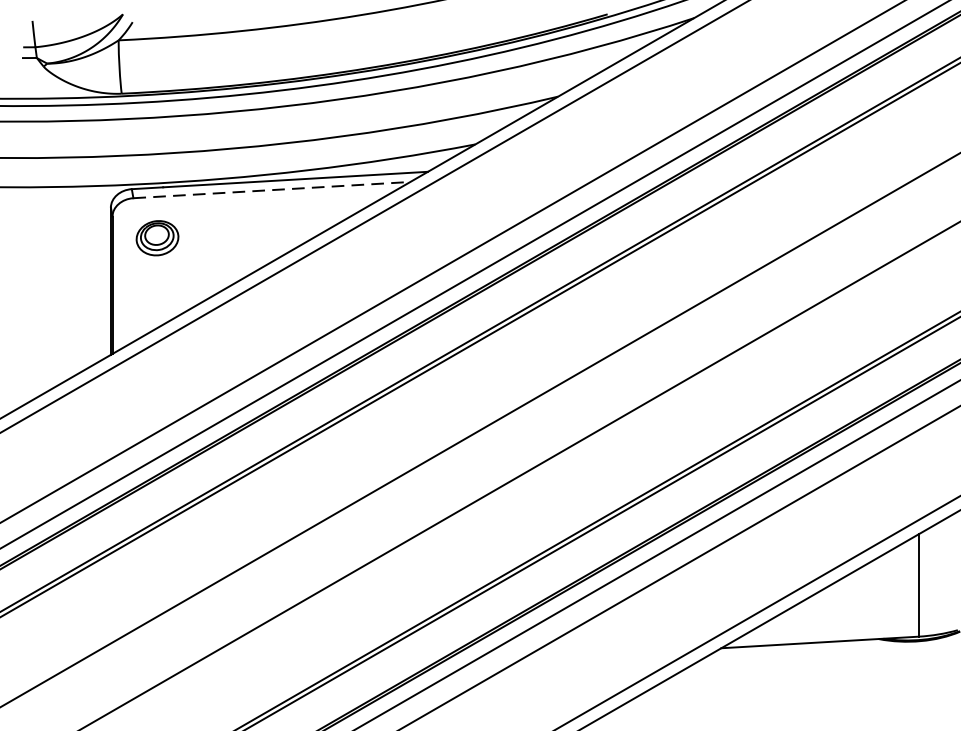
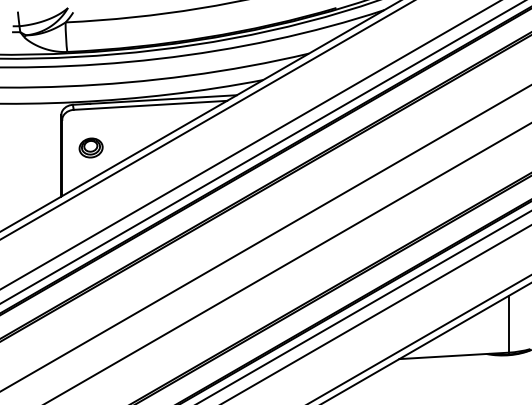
line: (271, 190) -> (150, 105), dashed -> solid
part: (156, 237) -> (90, 147), moved

